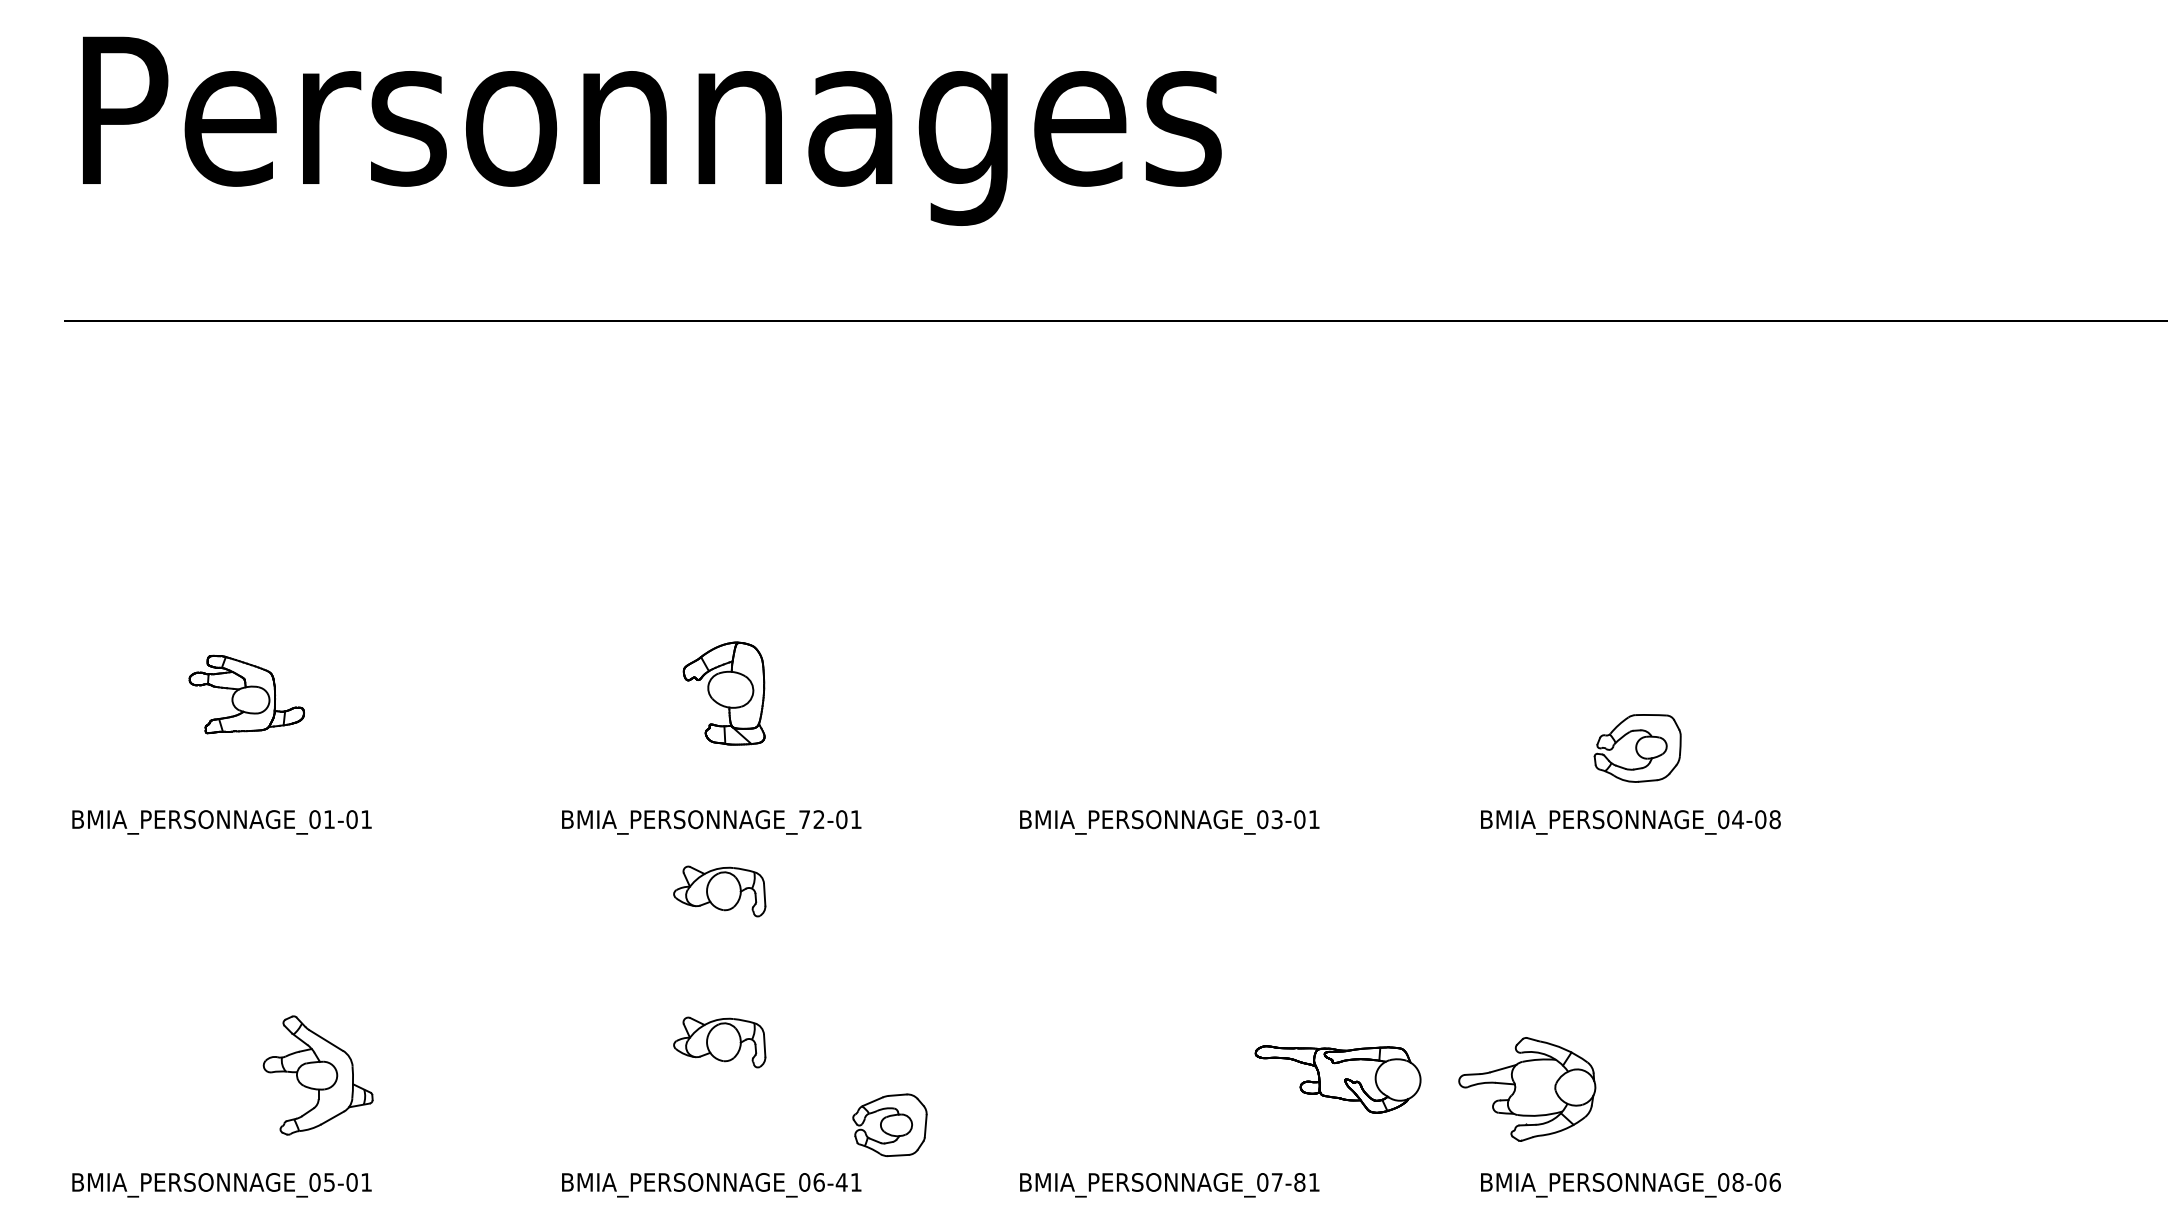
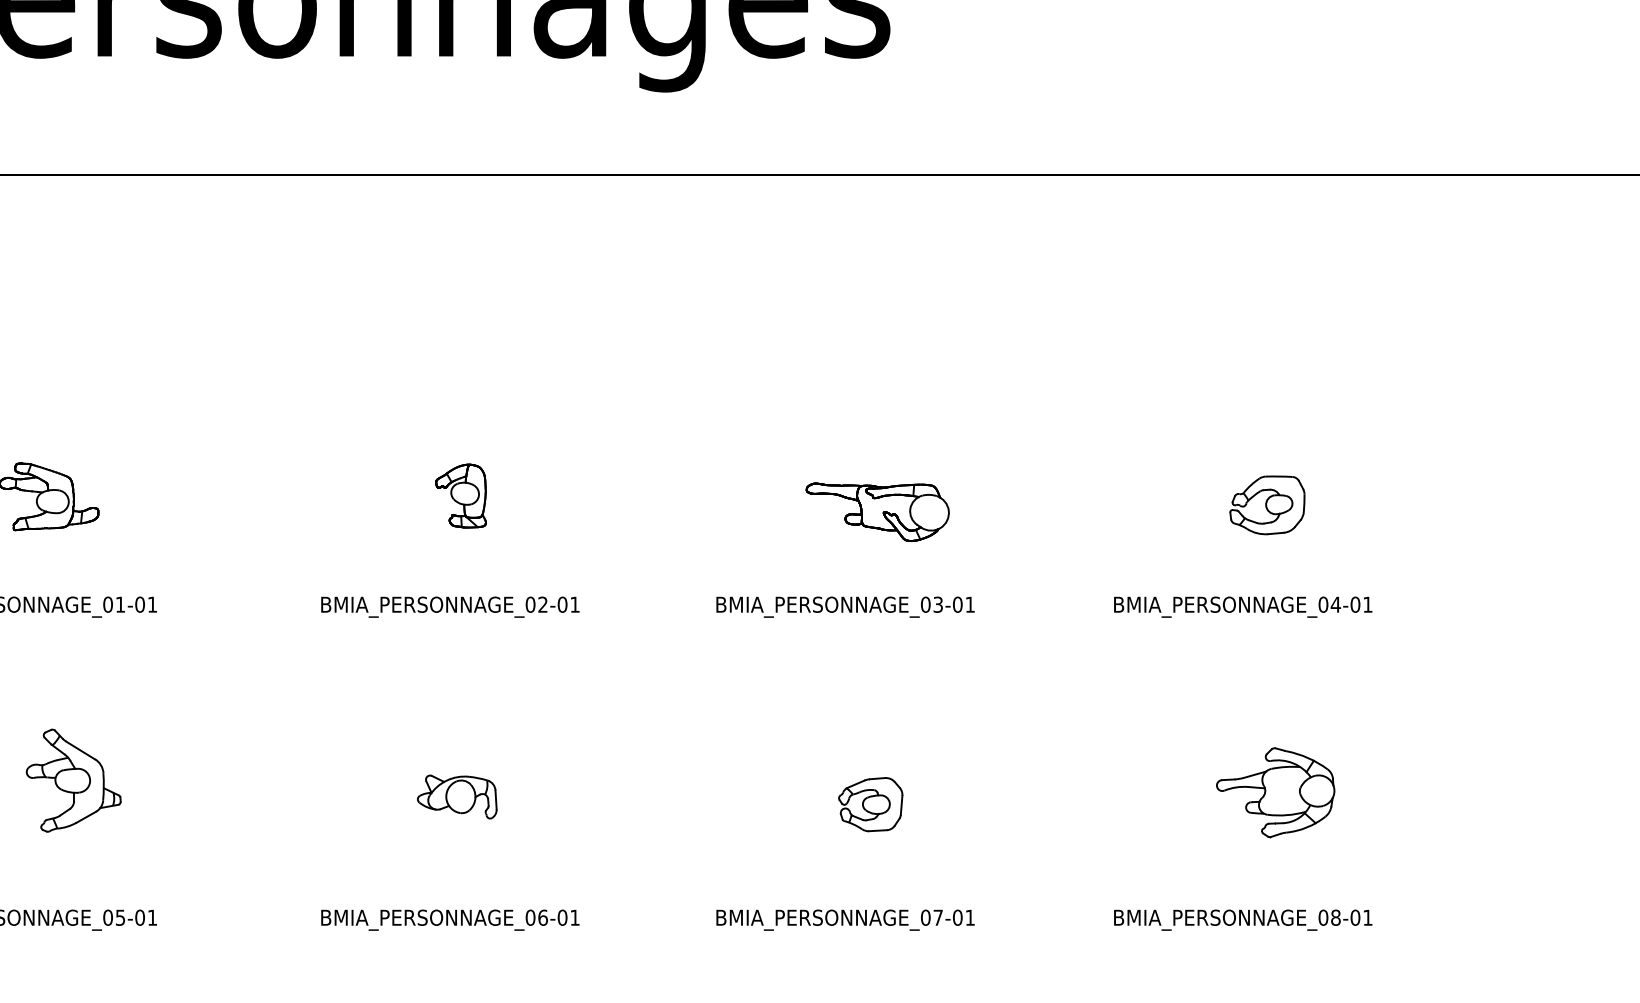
part: (723, 693) -> (460, 495), size x0.71
part: (1637, 748) -> (1267, 505), moved
text: (804, 819) -> (530, 604), BMIA_PERSONNAGE_72-01 -> BMIA_PERSONNAGE_02-01
text: (1774, 819) -> (1367, 604), BMIA_PERSONNAGE_04-08 -> BMIA_PERSONNAGE_04-01
part: (719, 891) -> (457, 666), removed
part: (317, 1075) -> (73, 780), moved
part: (1337, 1079) -> (877, 512), moved
part: (1527, 1089) -> (1275, 792), moved
part: (889, 1125) -> (870, 804), moved
text: (841, 1182) -> (562, 917), BMIA_PERSONNAGE_06-41 -> BMIA_PERSONNAGE_06-01
text: (1299, 1182) -> (957, 917), BMIA_PERSONNAGE_07-81 -> BMIA_PERSONNAGE_07-01
text: (1774, 1182) -> (1367, 917), BMIA_PERSONNAGE_08-06 -> BMIA_PERSONNAGE_08-01

